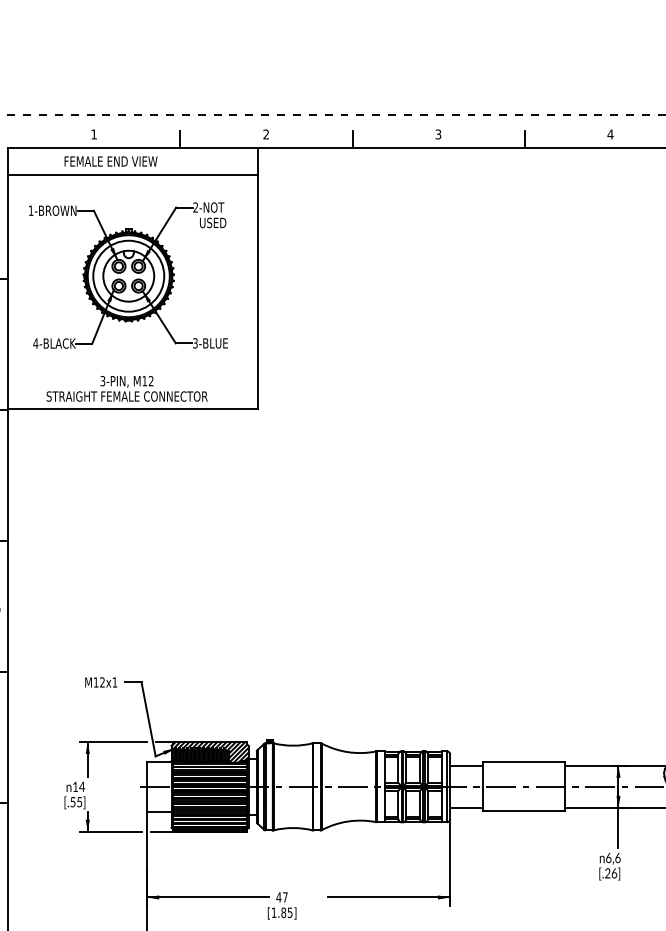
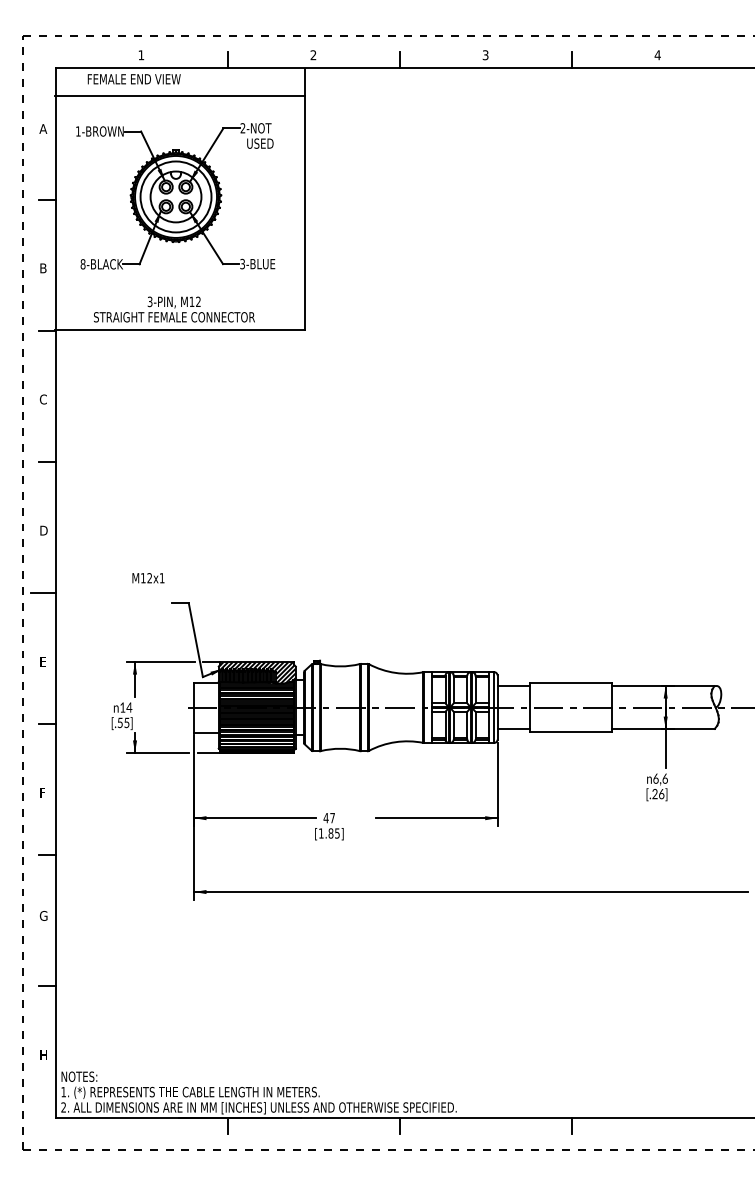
text: (110, 161) -> (133, 79), moved
text: (35, 343) -> (82, 264), 4-BLACK -> 8-BLACK
text: (101, 682) -> (148, 578), moved

